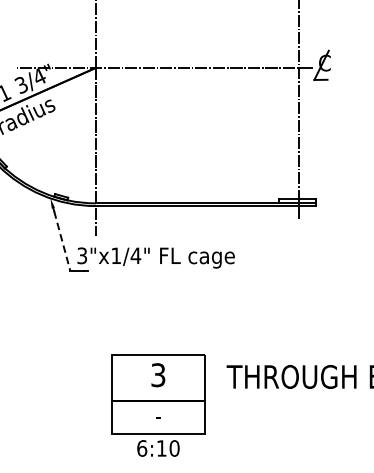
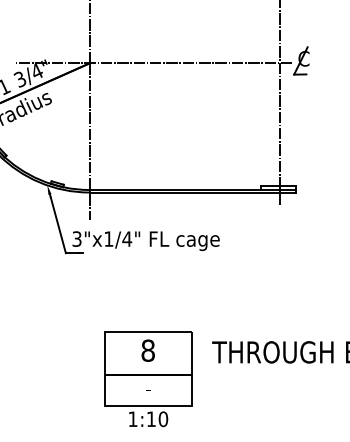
line: (62, 241) -> (58, 225), dashed -> solid
text: (157, 374) -> (147, 350), 3 -> 8
text: (141, 448) -> (132, 419), 6:10 -> 1:10

